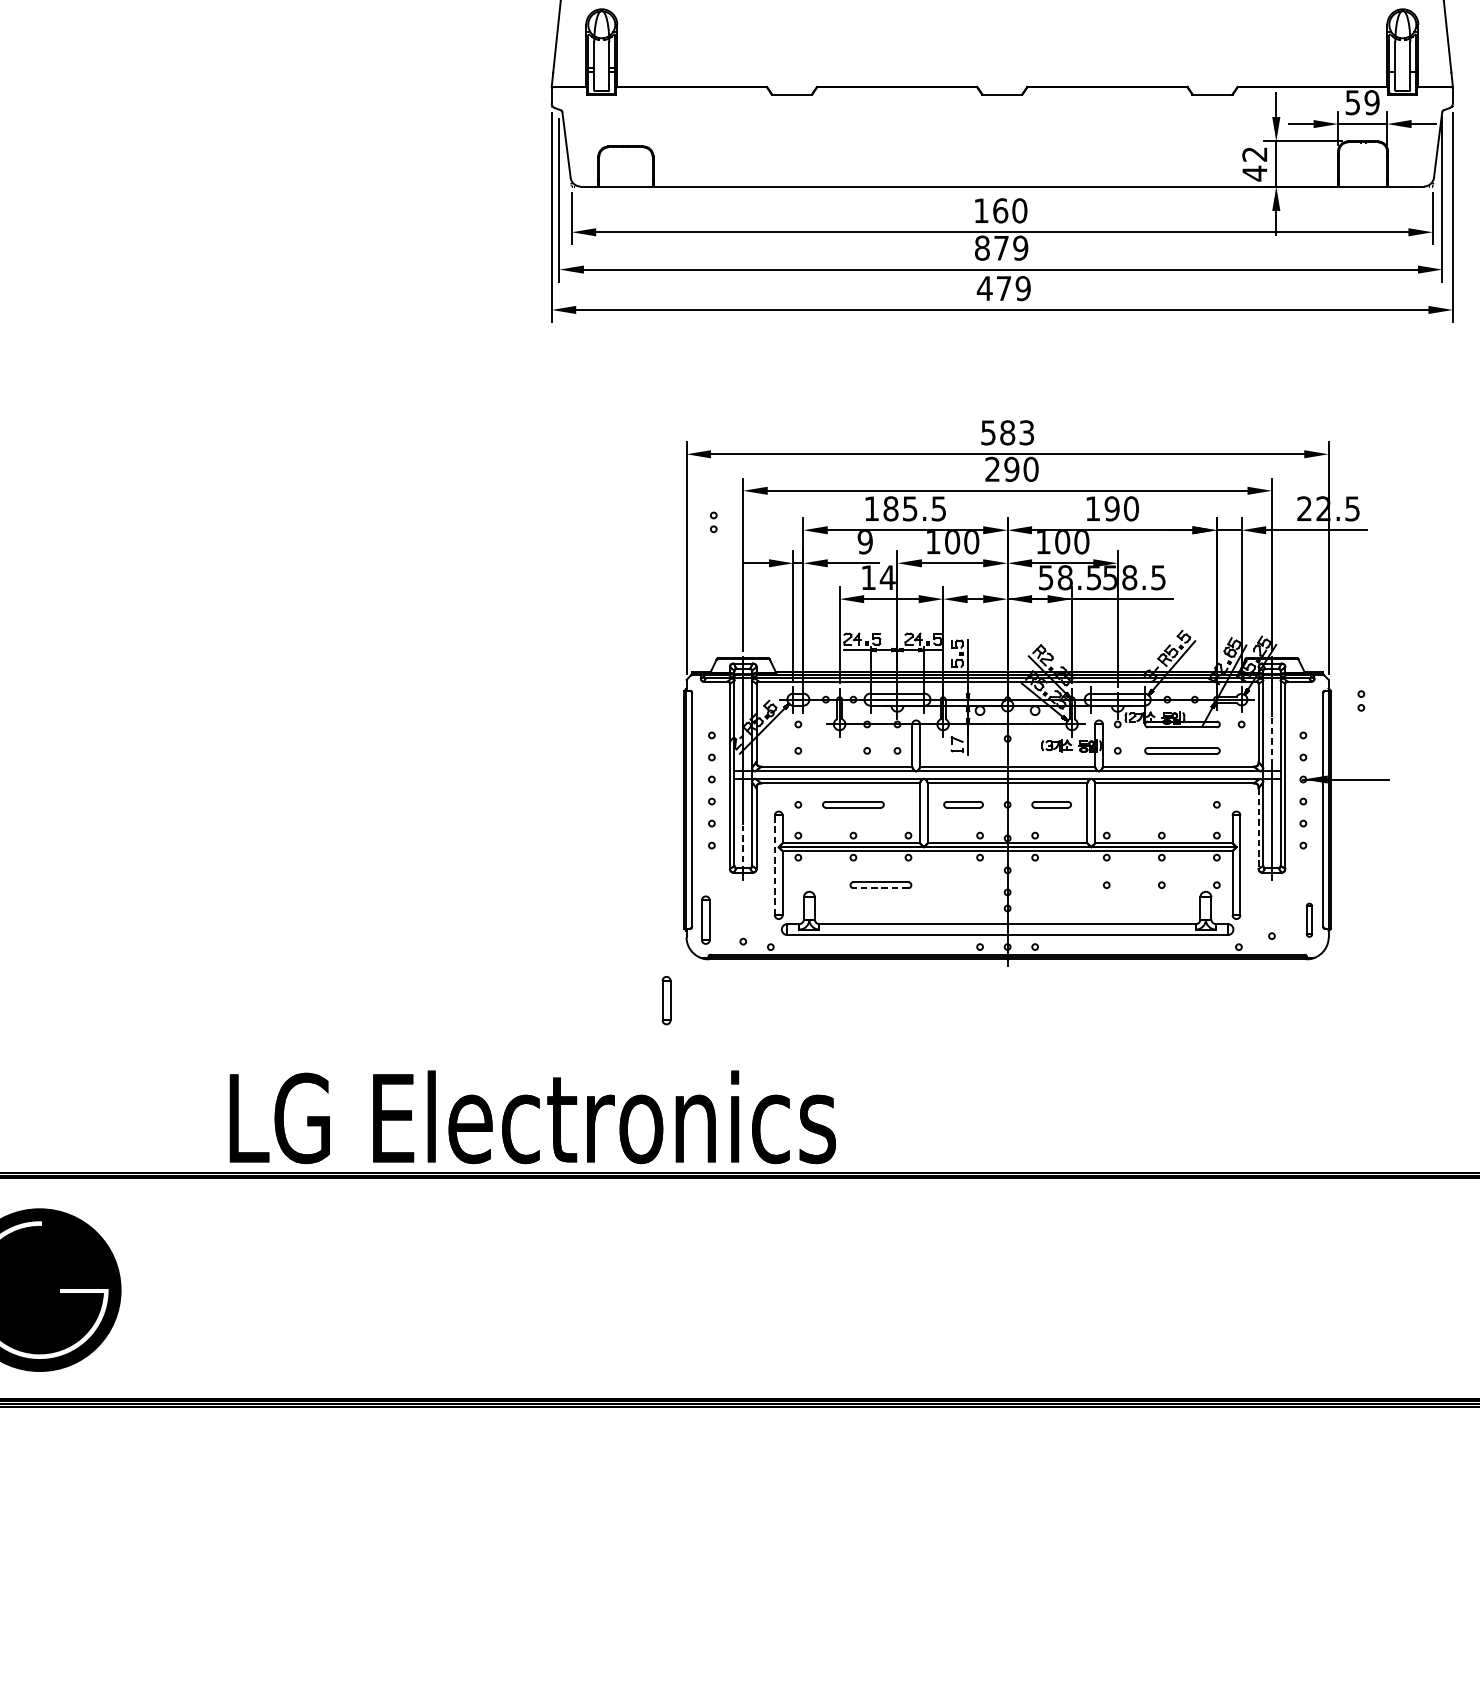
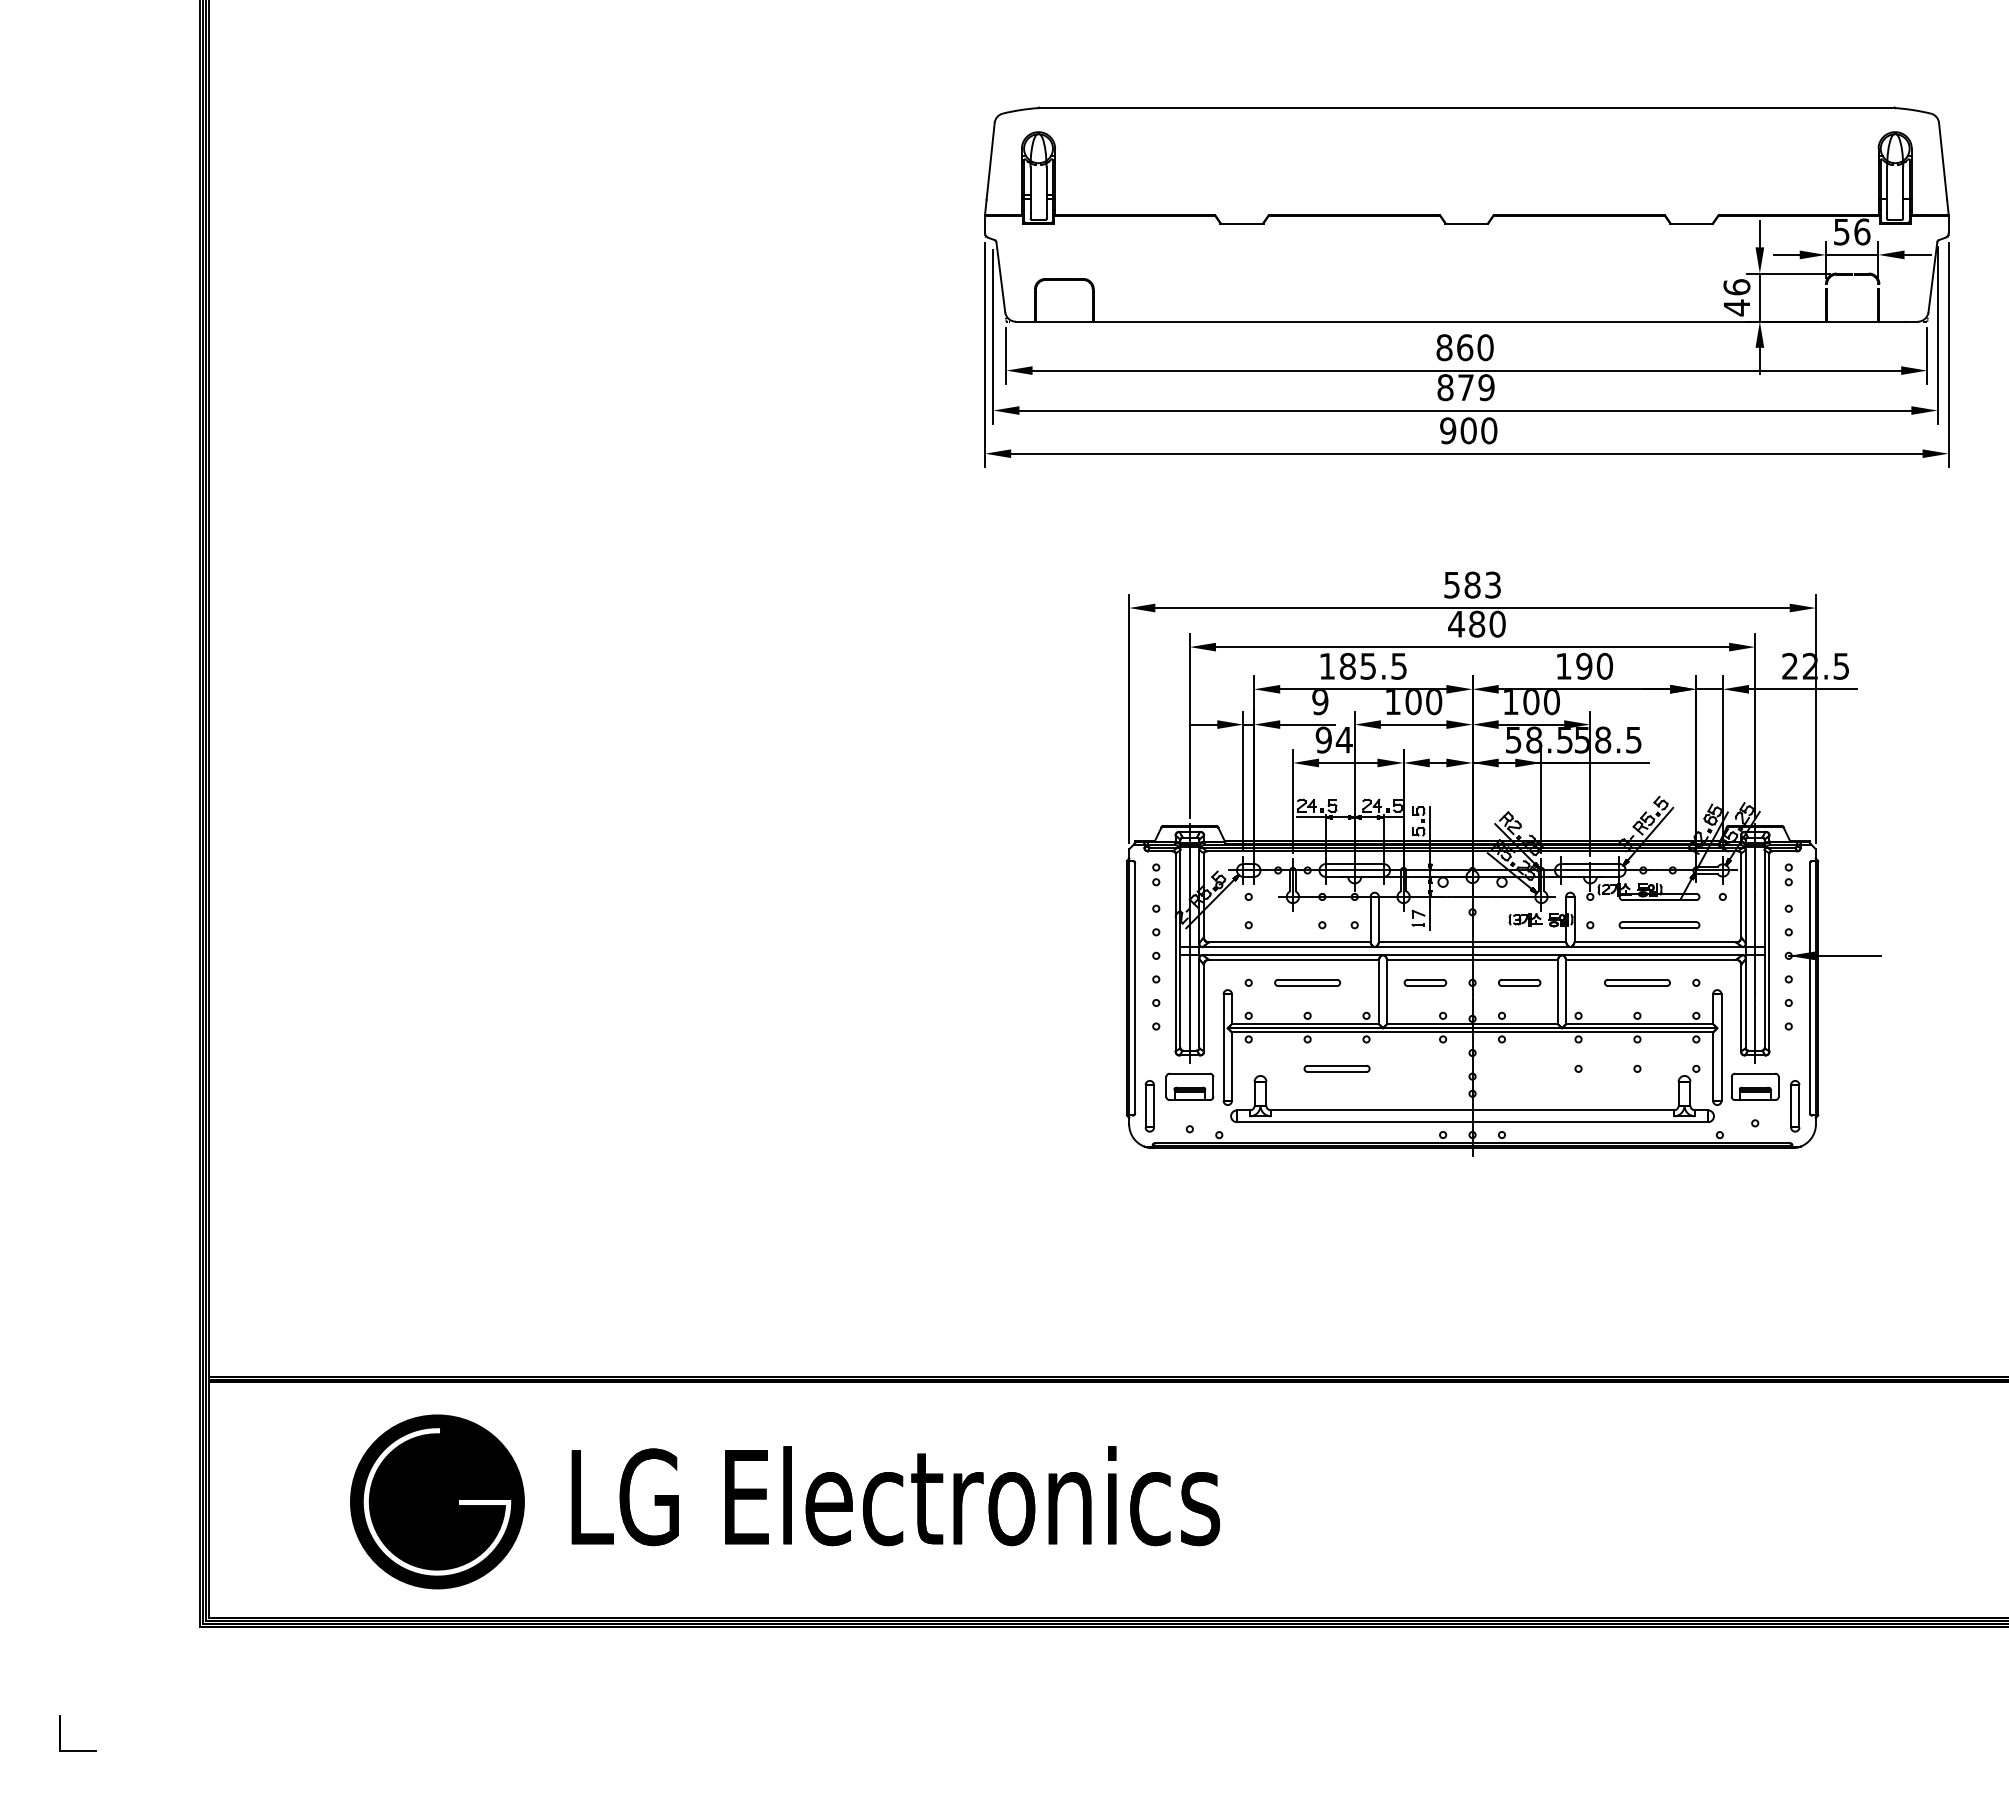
text: (1372, 102) -> (1862, 231), 59 -> 56
text: (1254, 154) -> (1736, 287), 42 -> 46
text: (981, 210) -> (1444, 347), 160 -> 860
text: (1003, 288) -> (1468, 430), 479 -> 900
text: (1001, 468) -> (1466, 623), 290 -> 480
part: (713, 522) -> (1156, 874), moved
text: (868, 577) -> (1323, 739), 14 -> 94
part: (1361, 700) -> (1788, 874), moved
line: (1272, 741) -> (1755, 915), dashed -> solid
part: (1161, 804) -> (1637, 982), added
line: (1259, 828) -> (1741, 1008), dashed -> solid
line: (742, 848) -> (1189, 1029), dashed -> solid
line: (774, 865) -> (1223, 1047), dashed -> solid
line: (880, 888) -> (1336, 1072), dashed -> solid
part: (742, 901) -> (1189, 1086), added
part: (1271, 901) -> (1754, 1086), added
part: (1309, 920) -> (1795, 1106), size x1.43
part: (666, 1000) -> (1107, 1192), removed
text: (532, 1117) -> (895, 1496), moved

